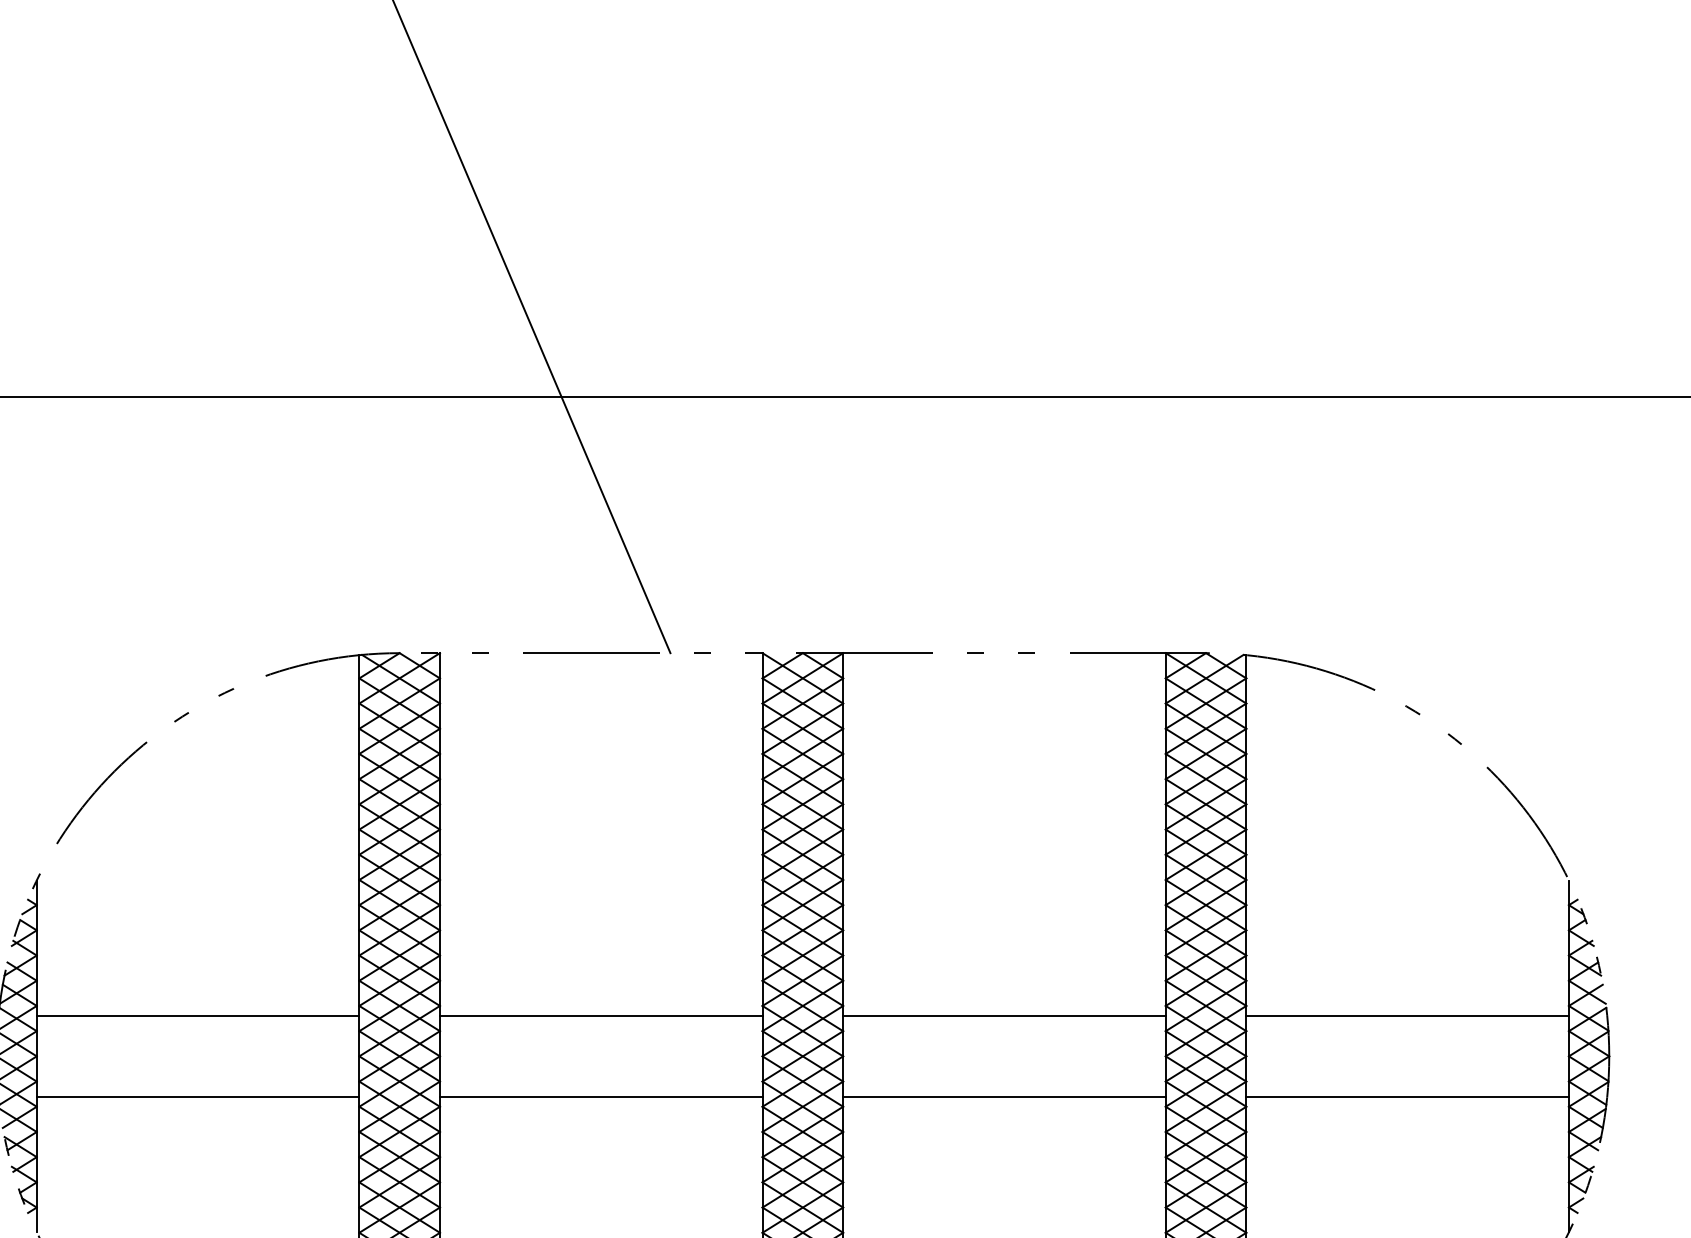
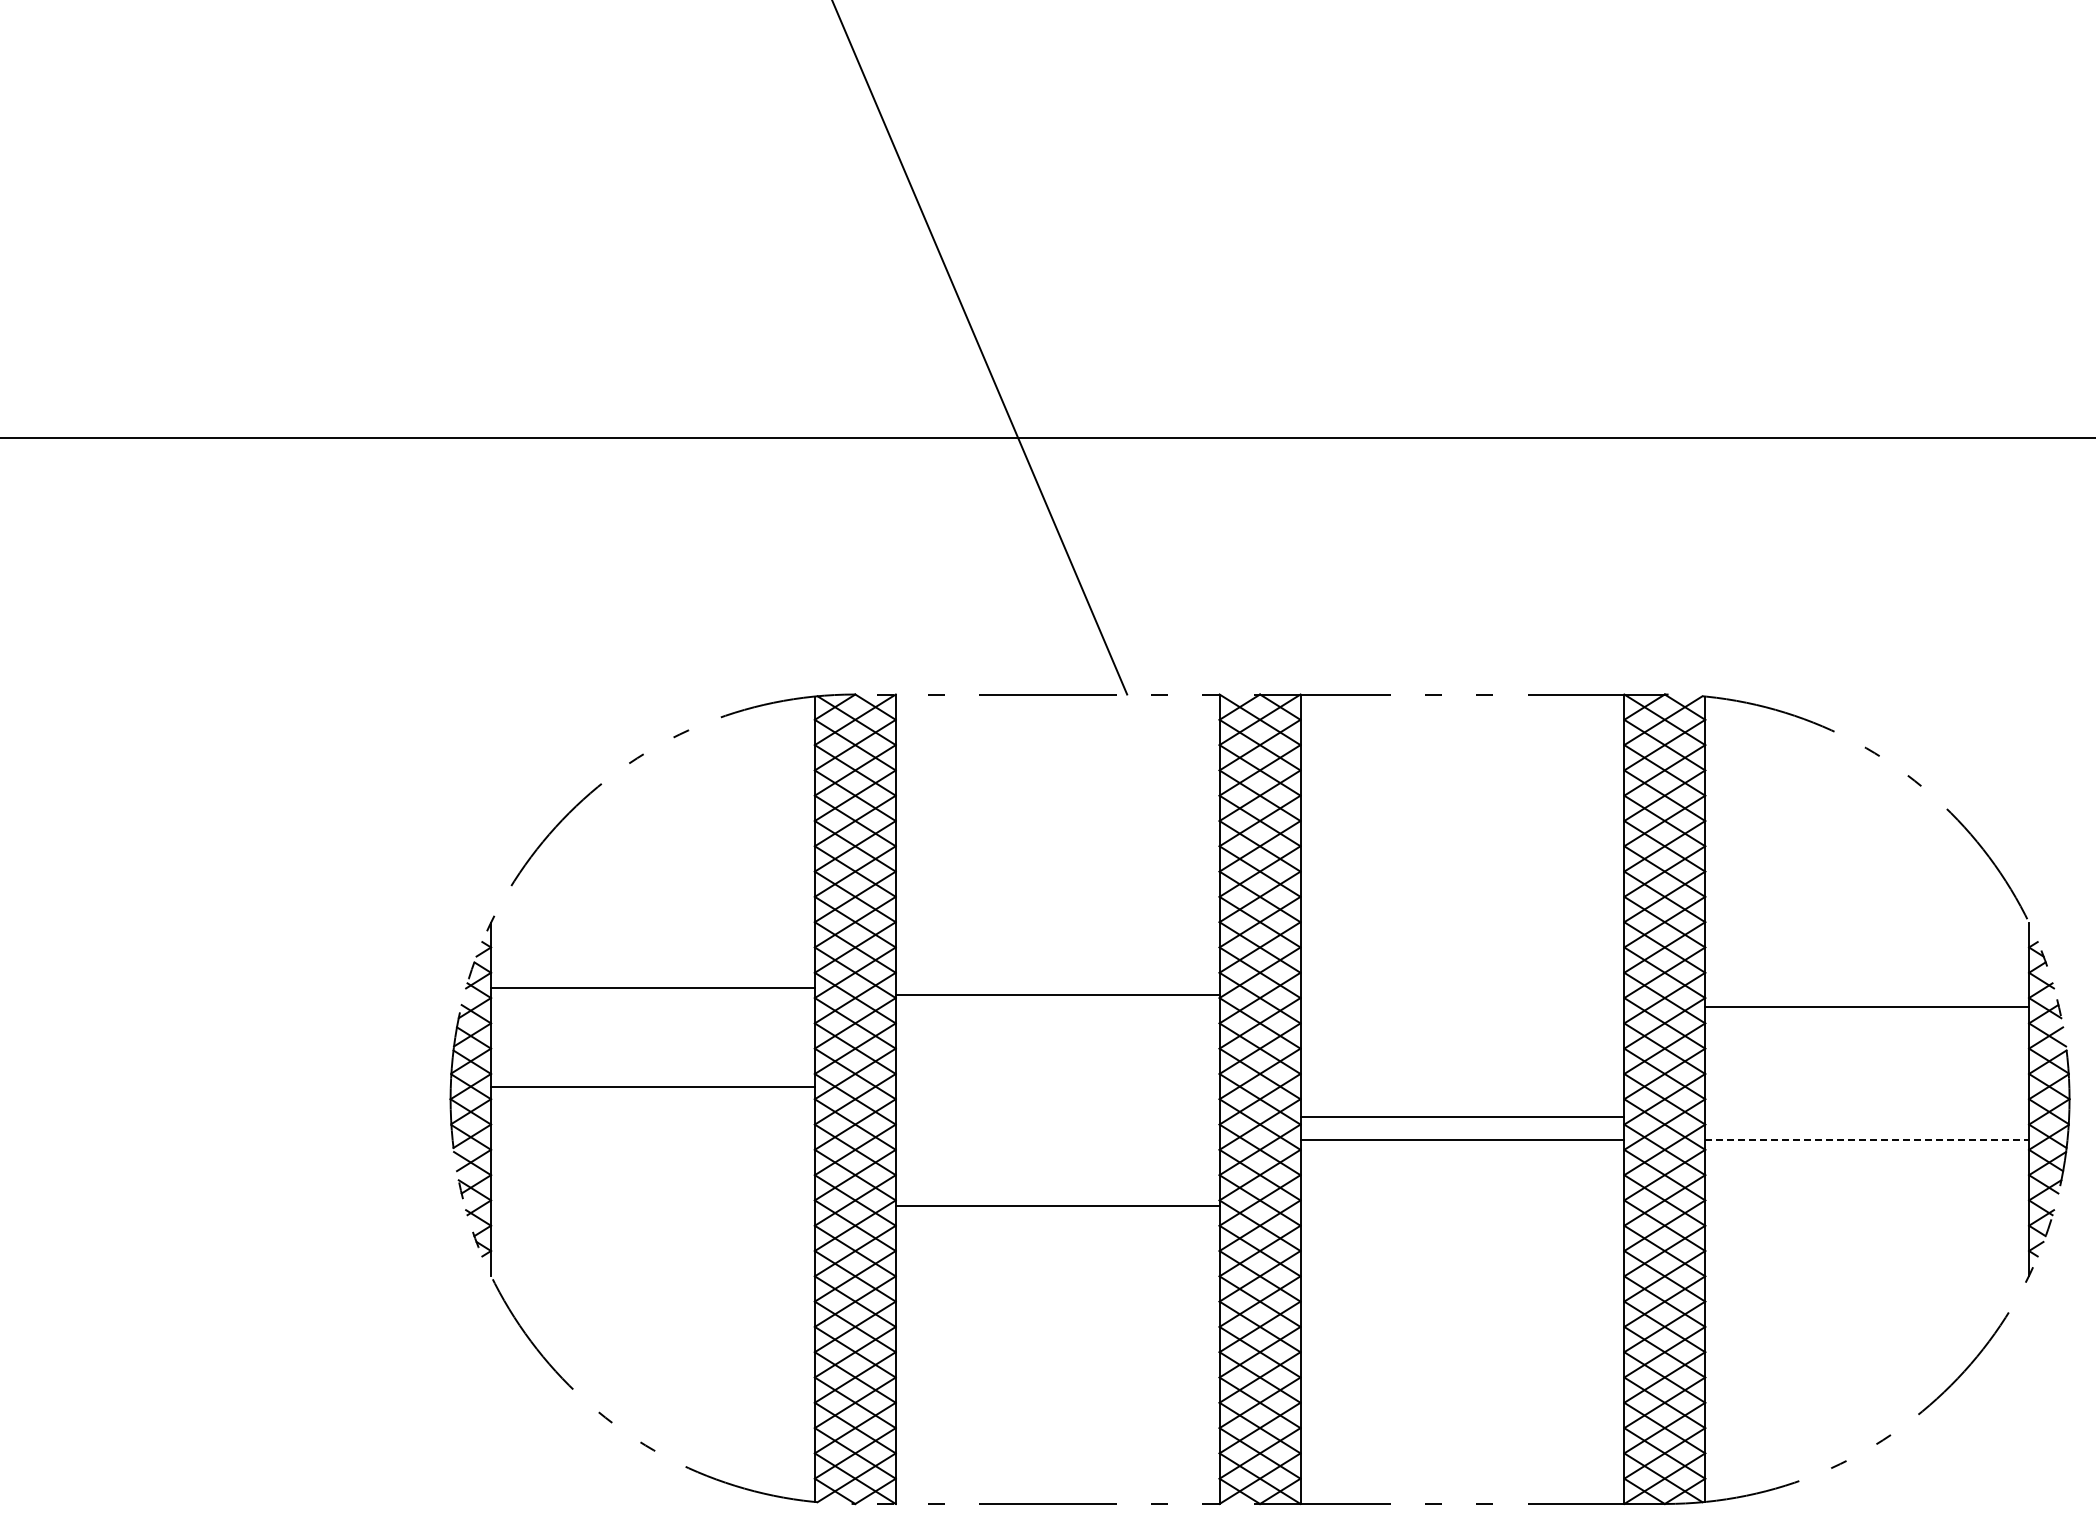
line: (197, 1015) -> (652, 987), moved
line: (601, 1015) -> (1057, 994), moved
line: (1004, 1015) -> (1462, 1116), moved
line: (1407, 1015) -> (1867, 1006), moved
line: (197, 1096) -> (652, 1086), moved
line: (601, 1096) -> (1057, 1205), moved
line: (1407, 1096) -> (1867, 1139), solid -> dashed

